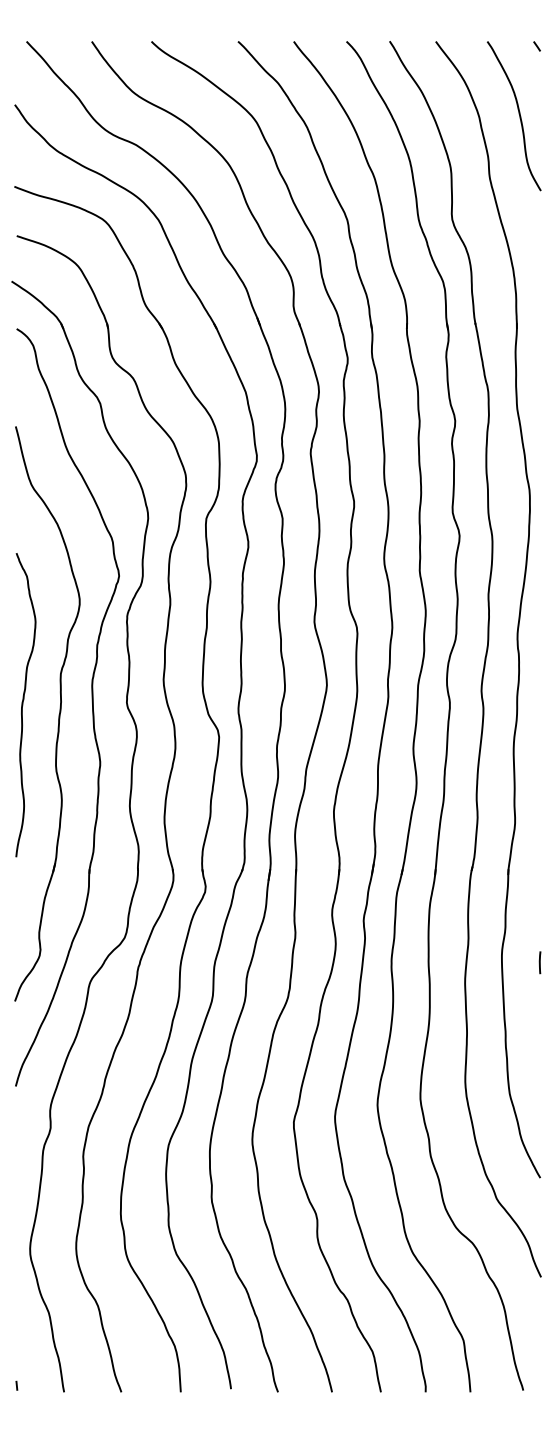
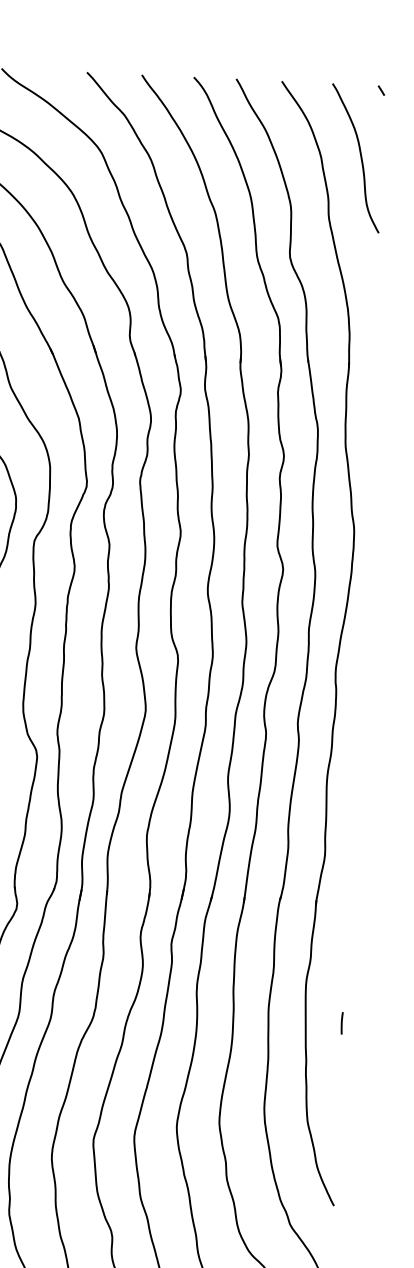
curve: (539, 962) -> (341, 1023), moved

